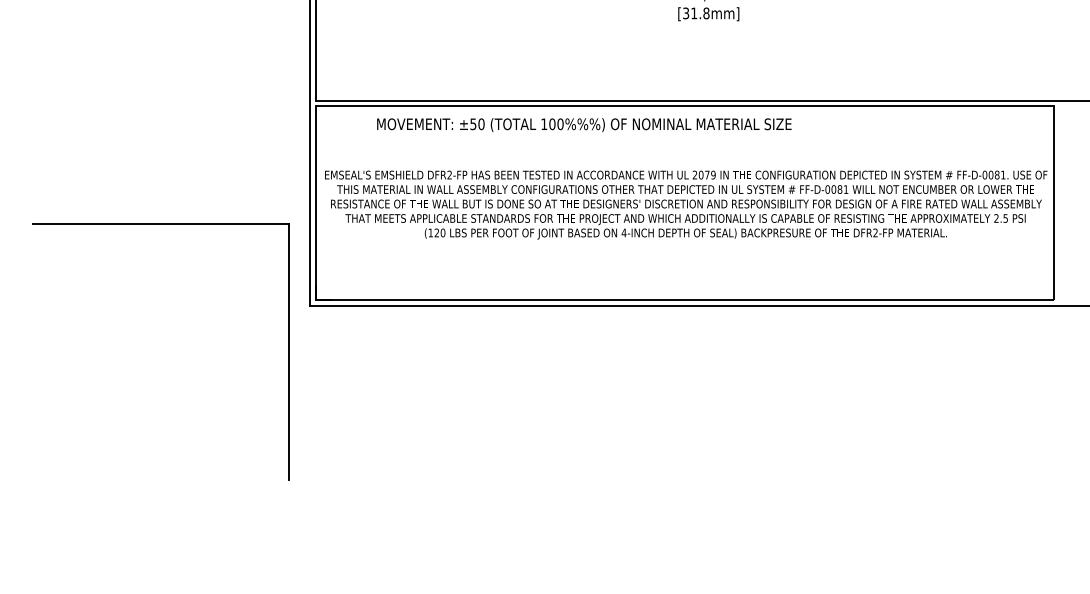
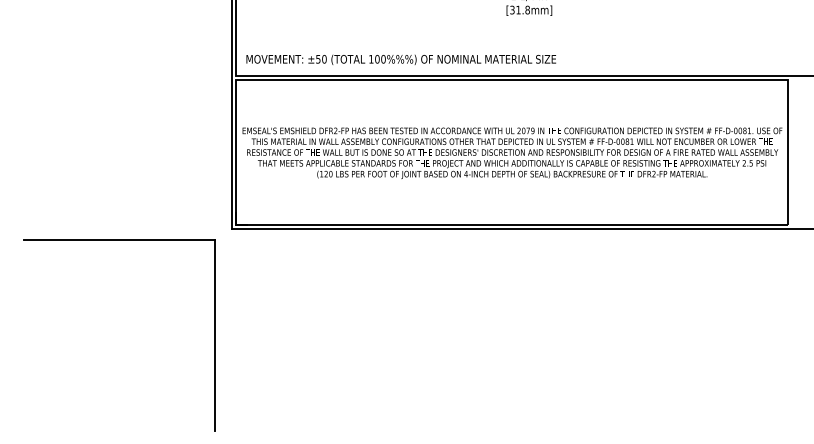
text: (584, 124) -> (401, 59), moved
part: (160, 224) -> (119, 239), moved

